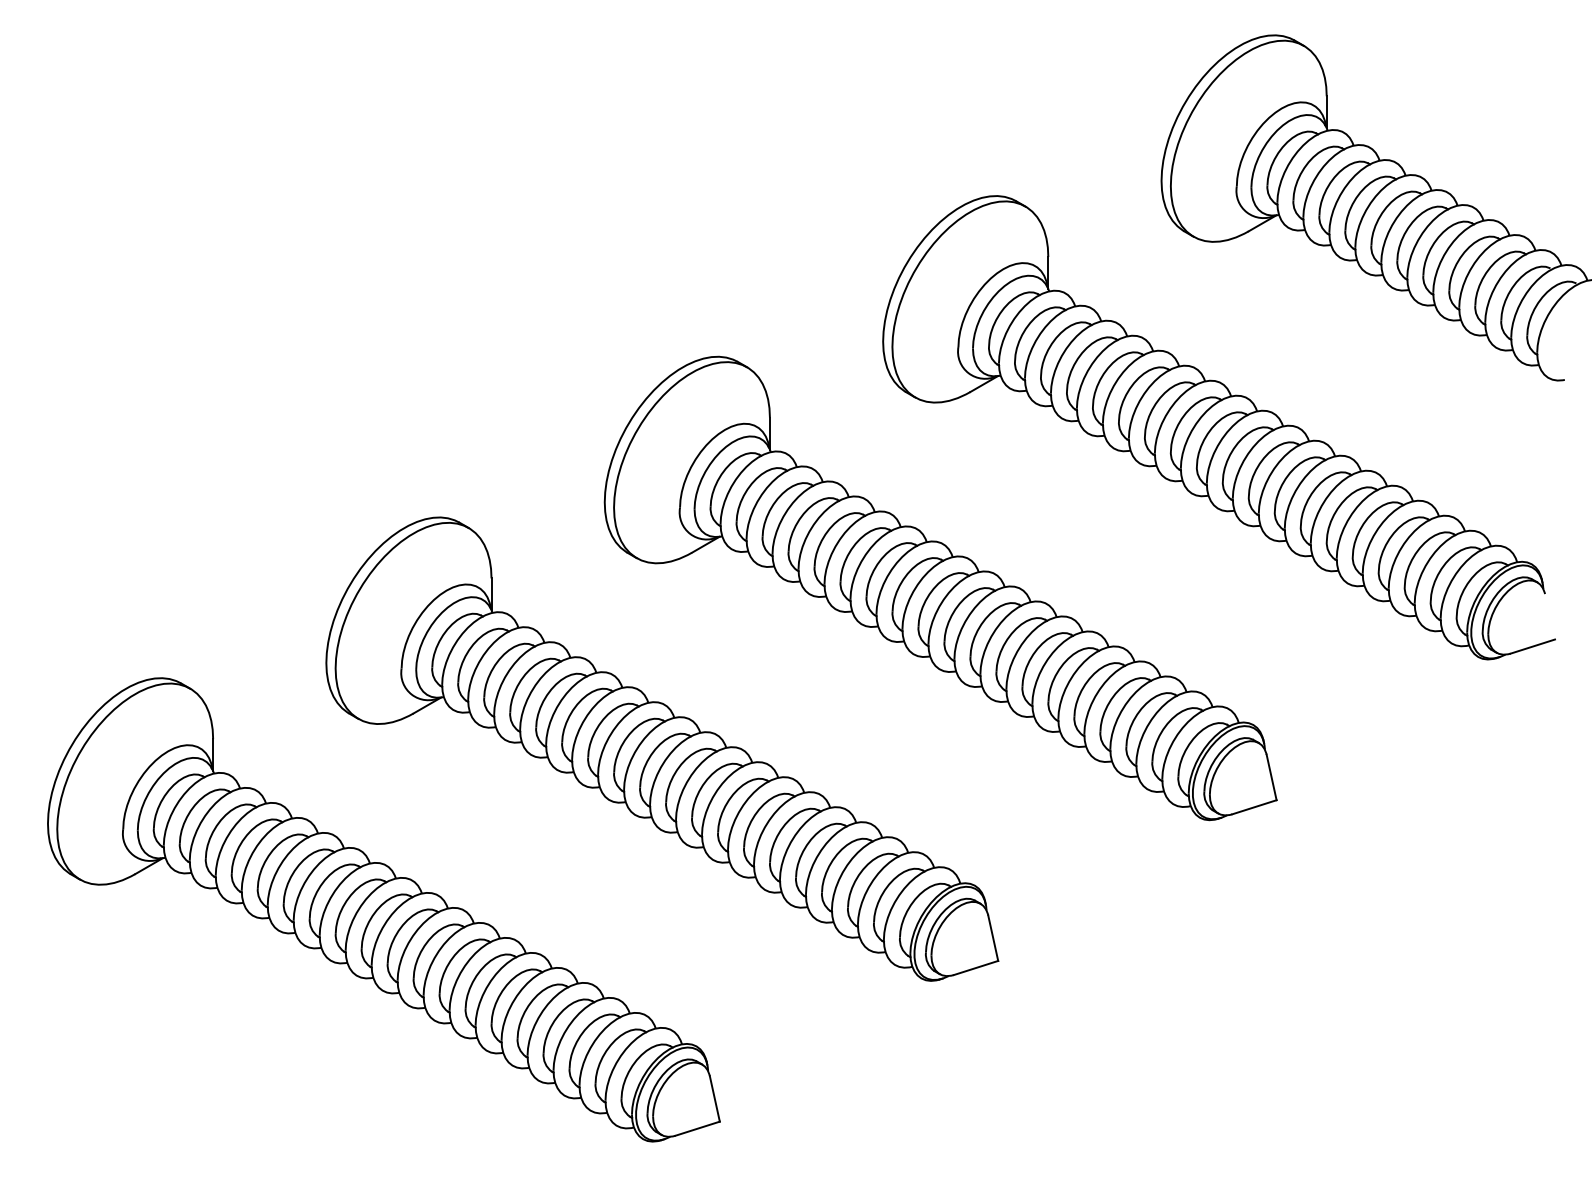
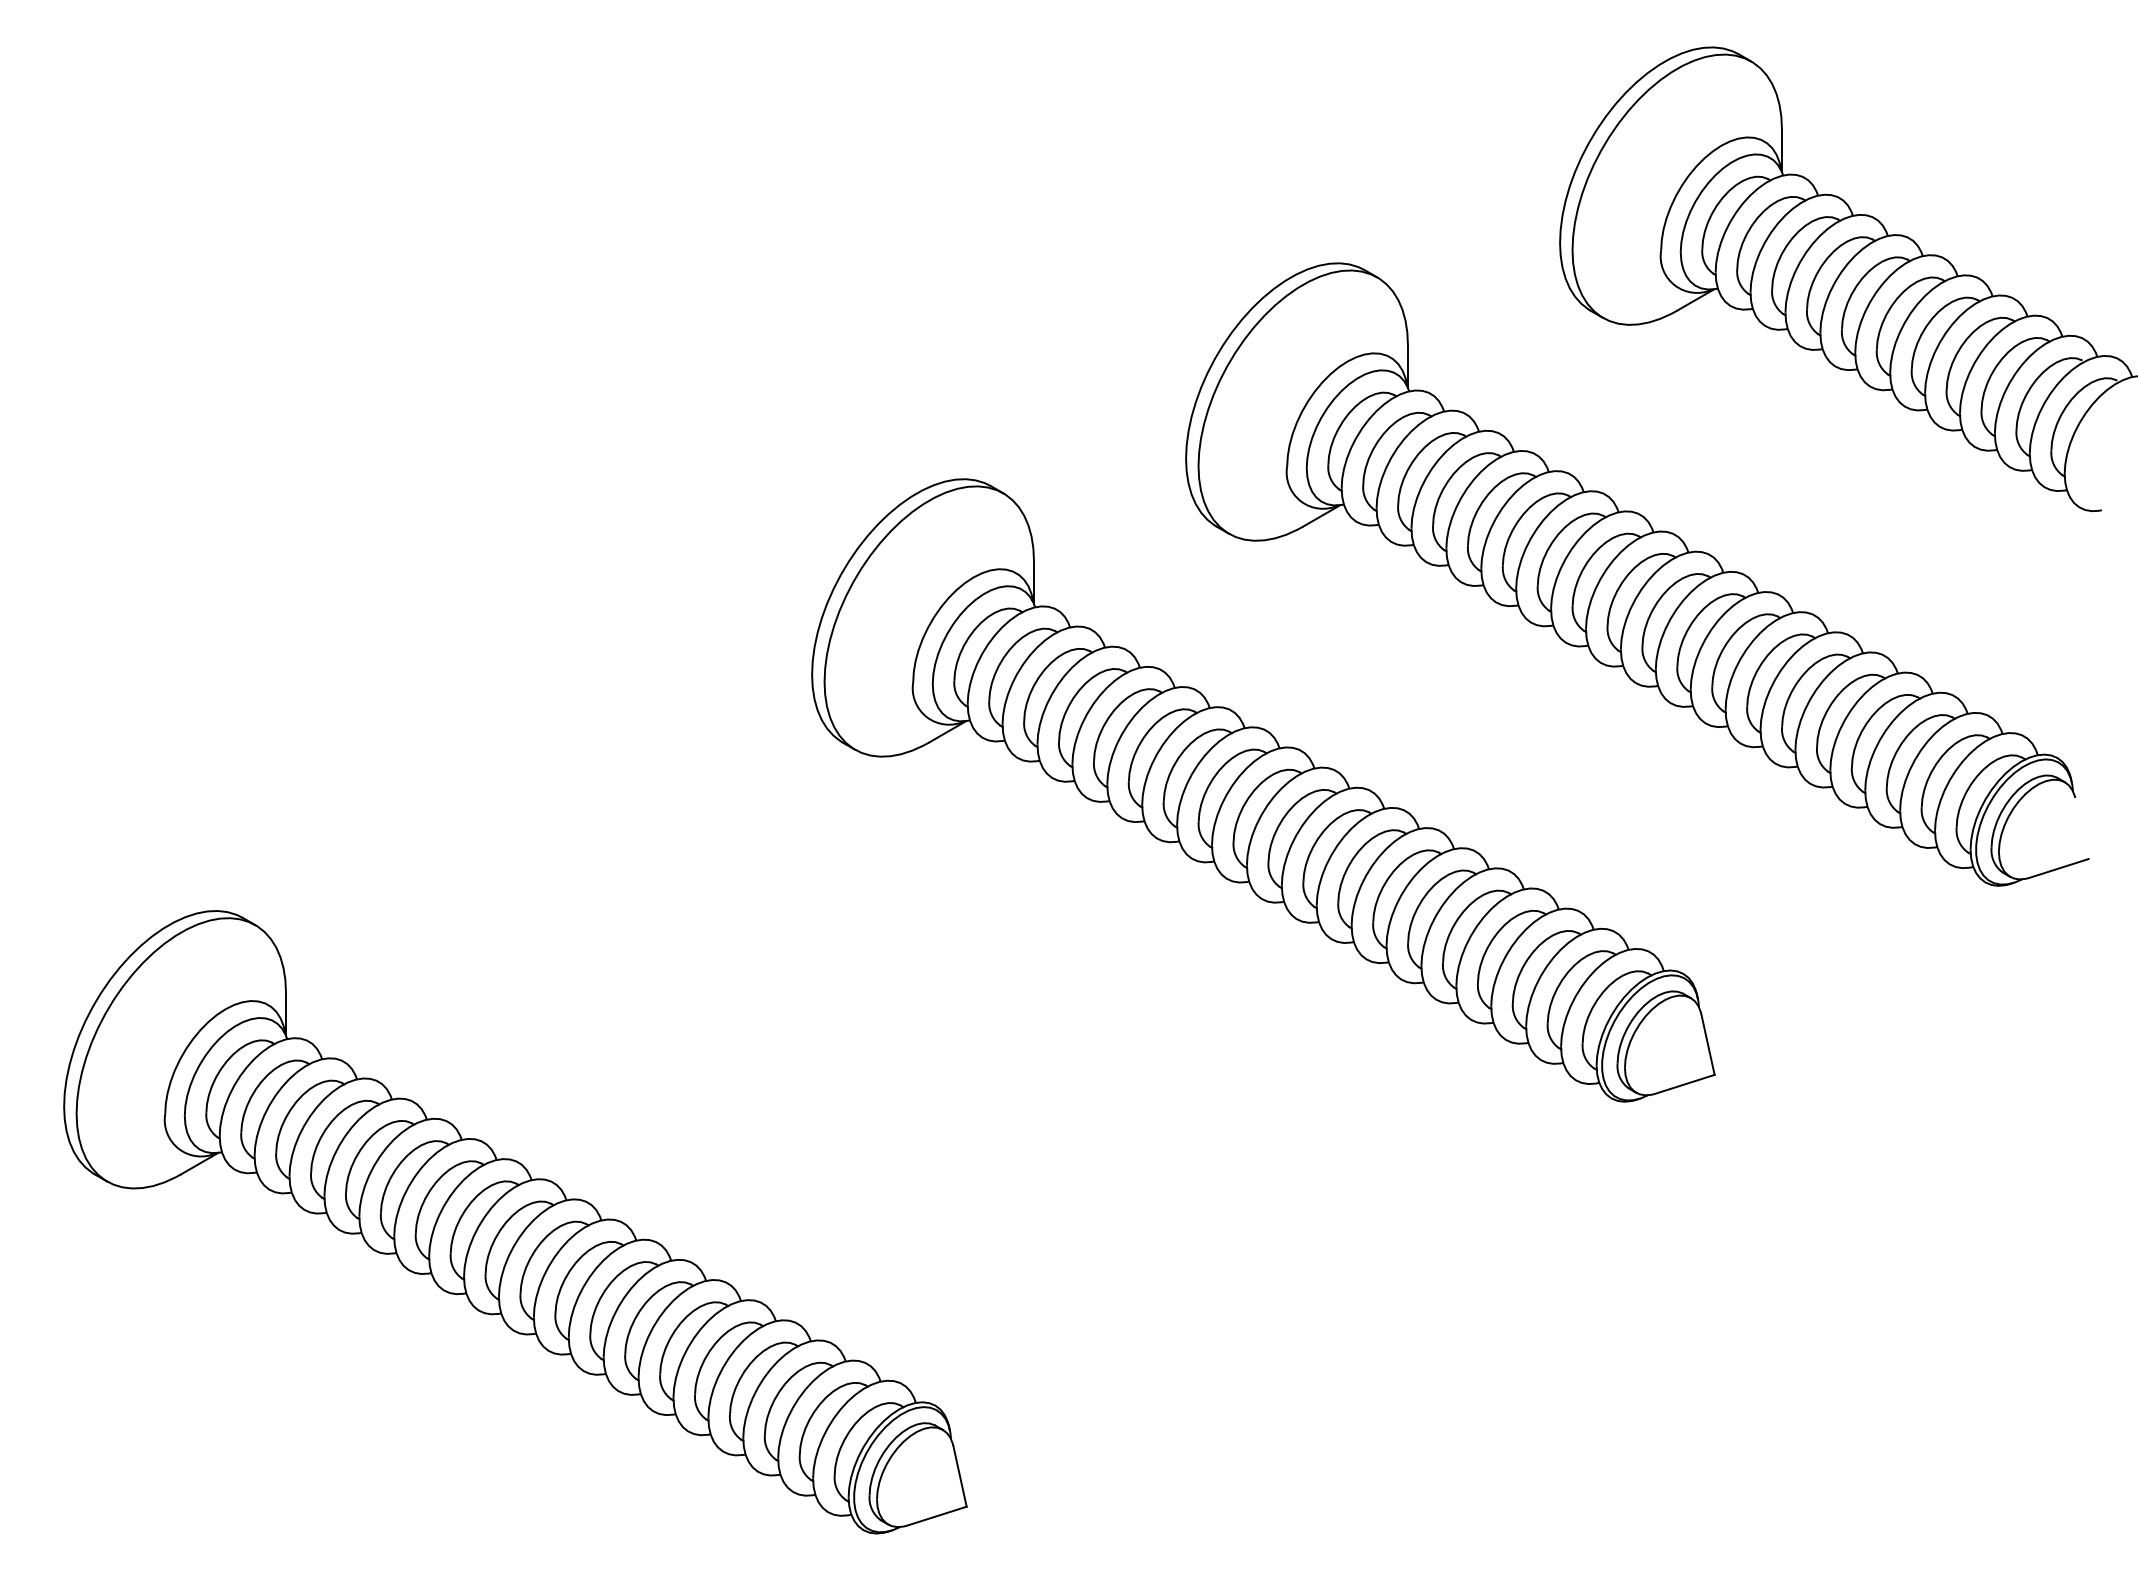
part: (662, 749) -> (889, 1006), removed

